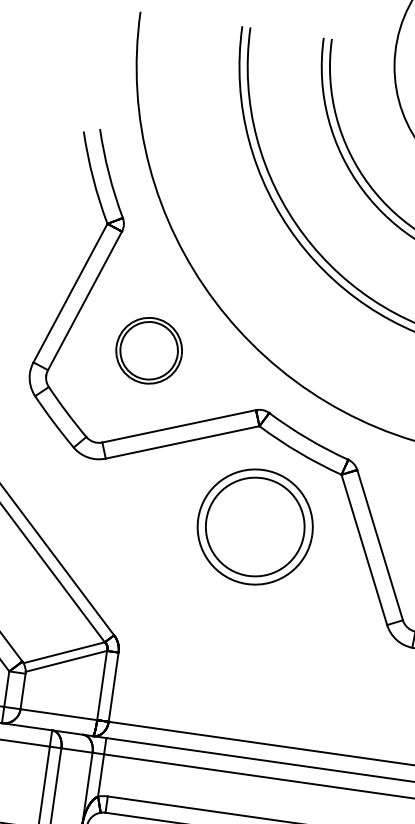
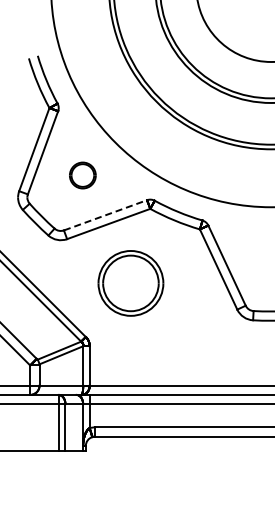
part: (148, 350) -> (82, 175), size x0.7
line: (180, 426) -> (106, 215), solid -> dashed
part: (254, 527) -> (130, 283), moved

